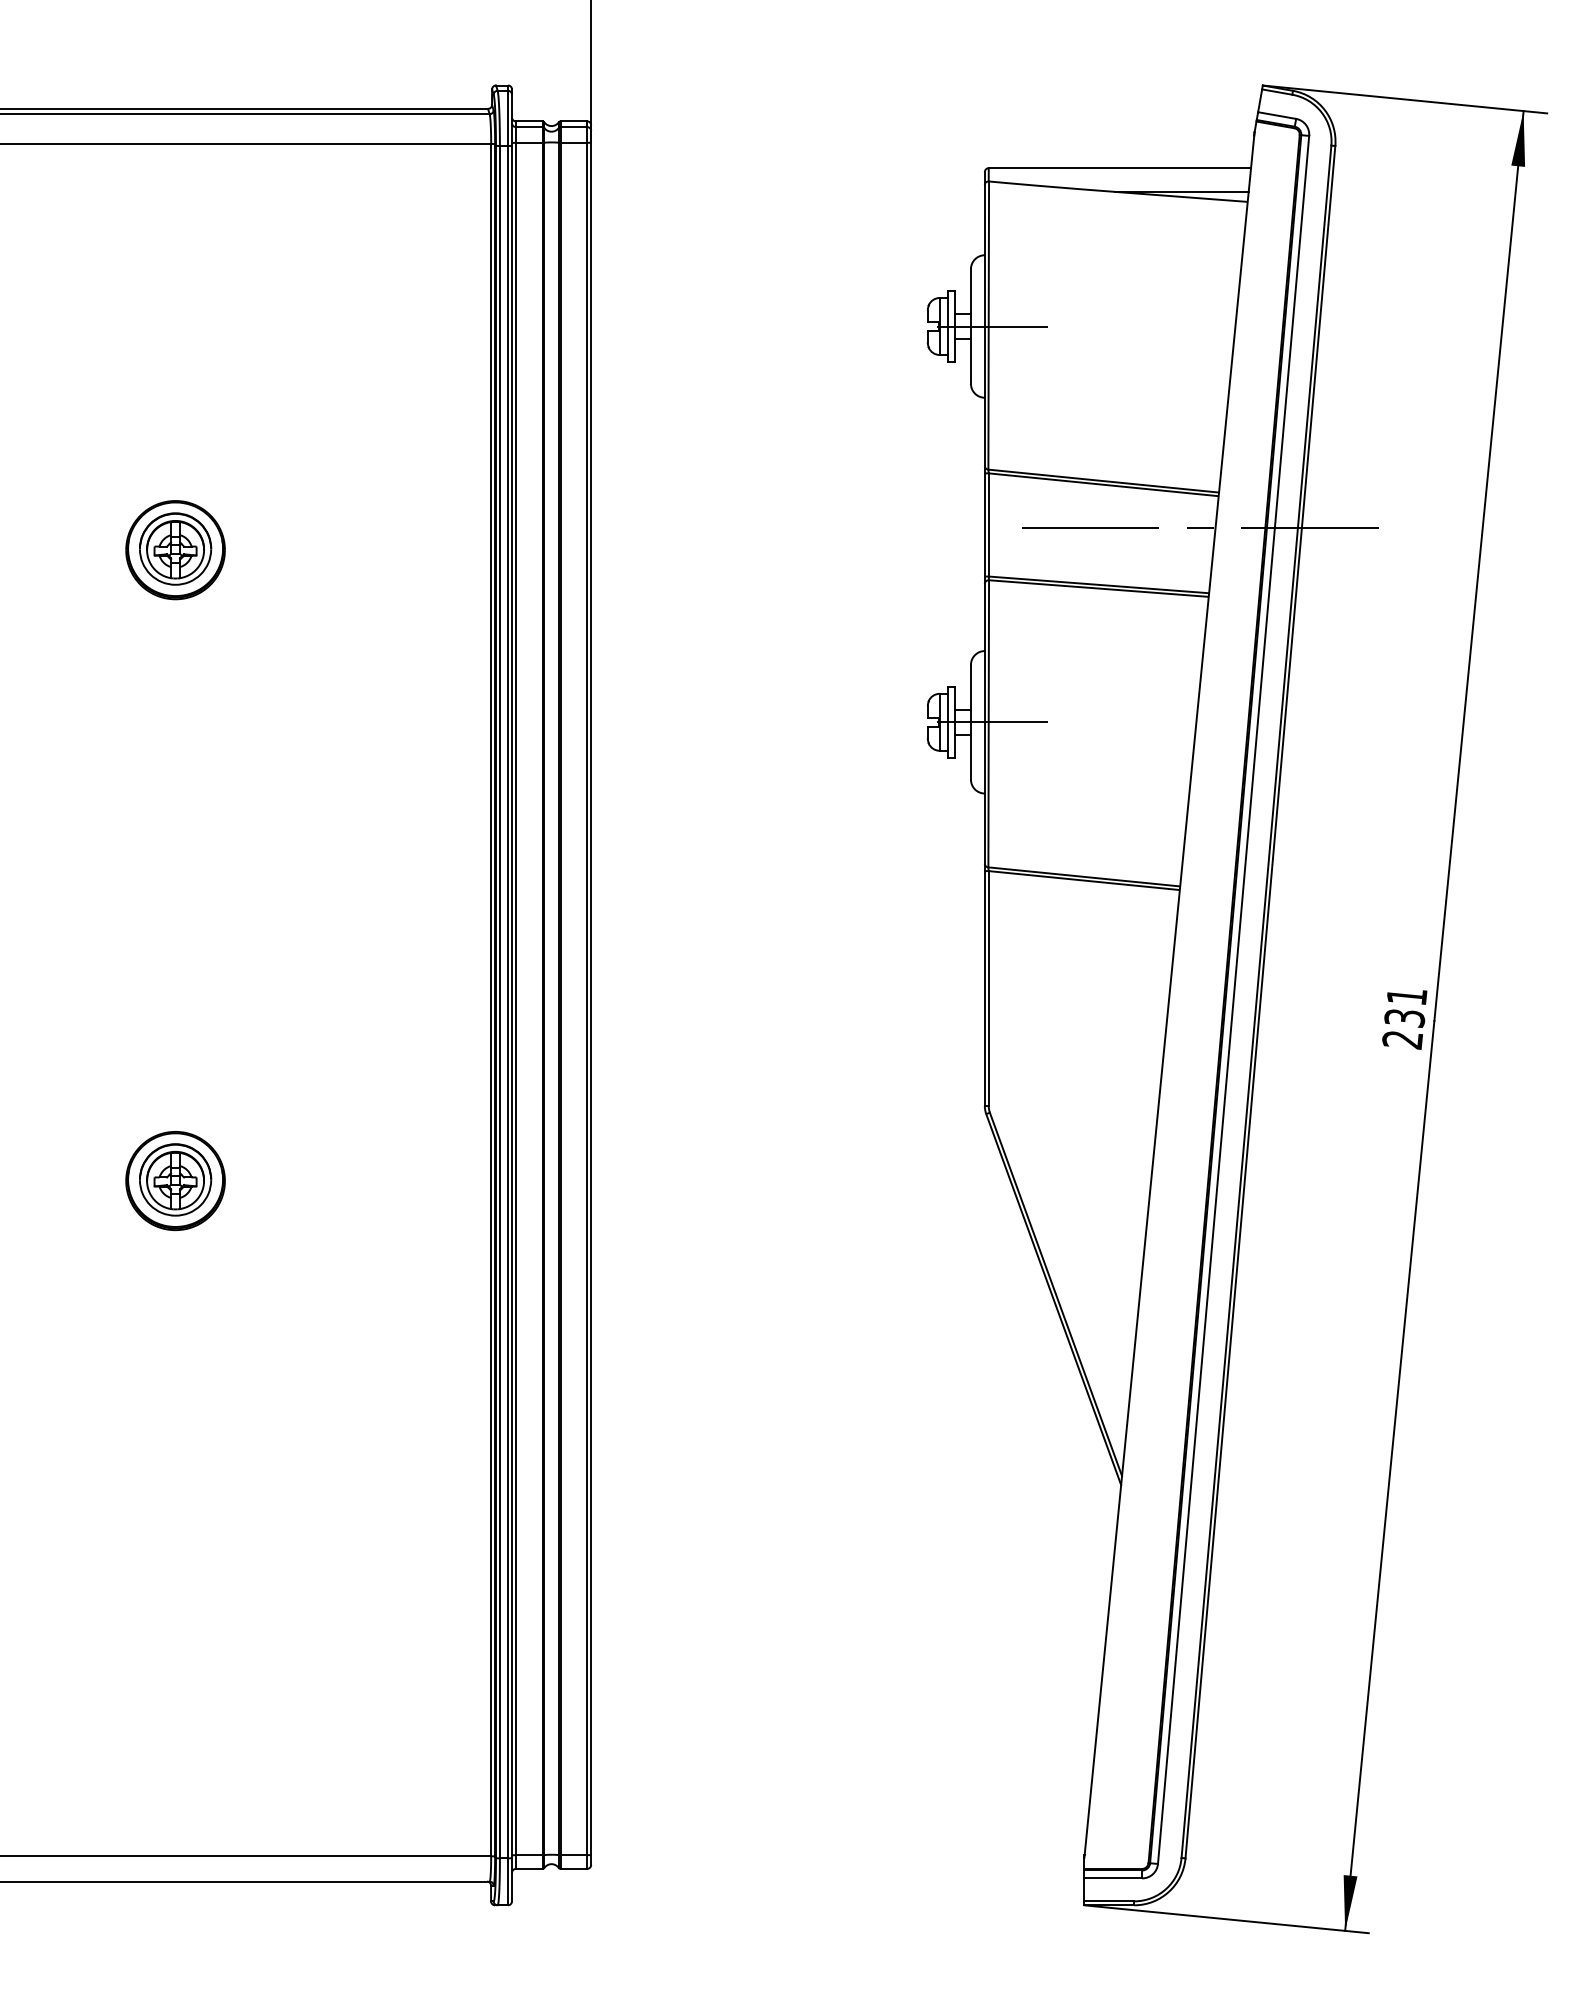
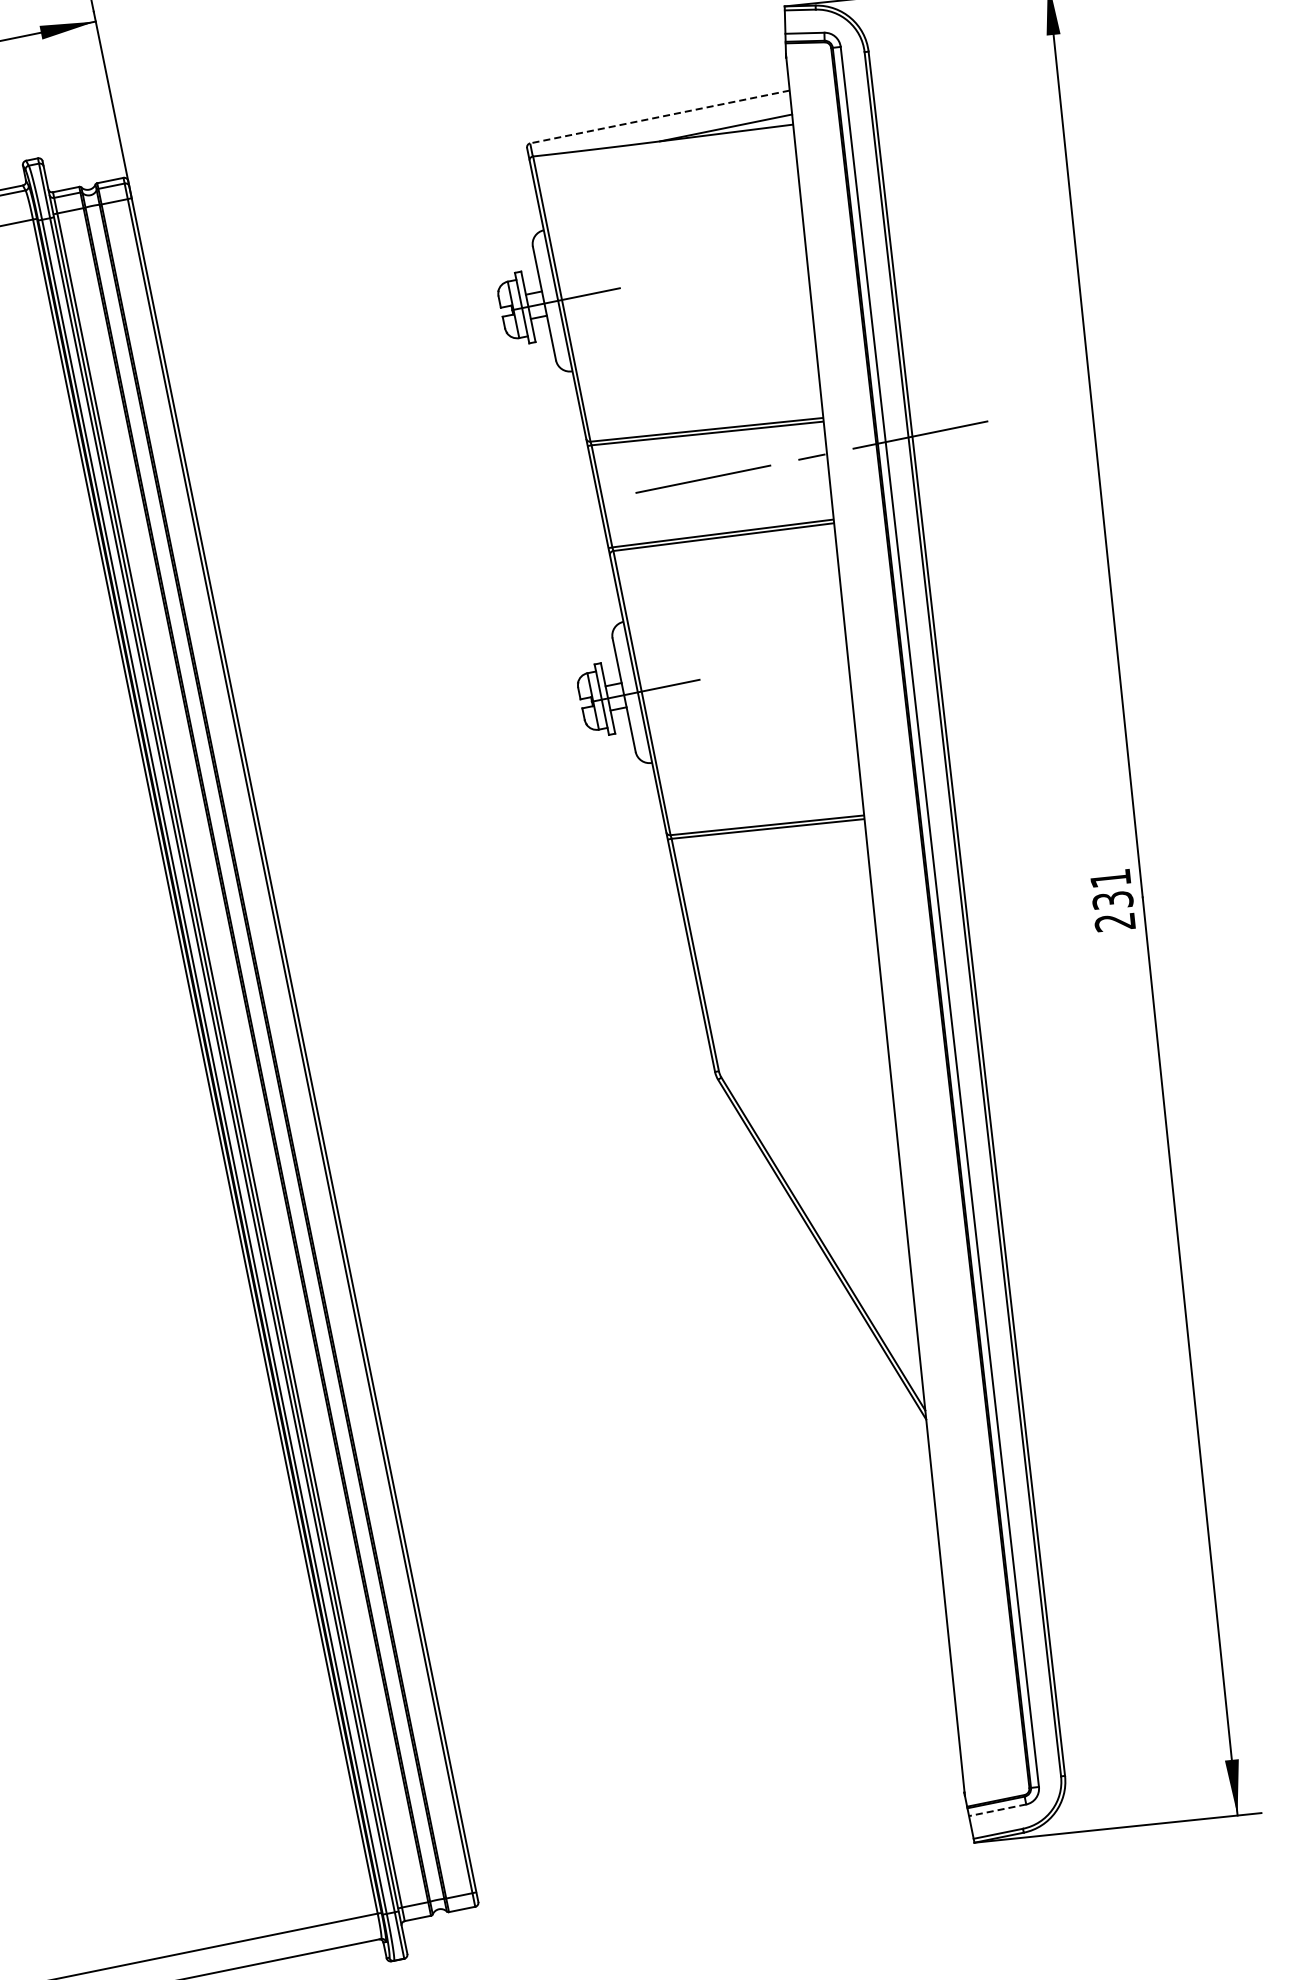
line: (1119, 168) -> (659, 117), solid -> dashed
line: (1113, 1878) -> (997, 1810), solid -> dashed

